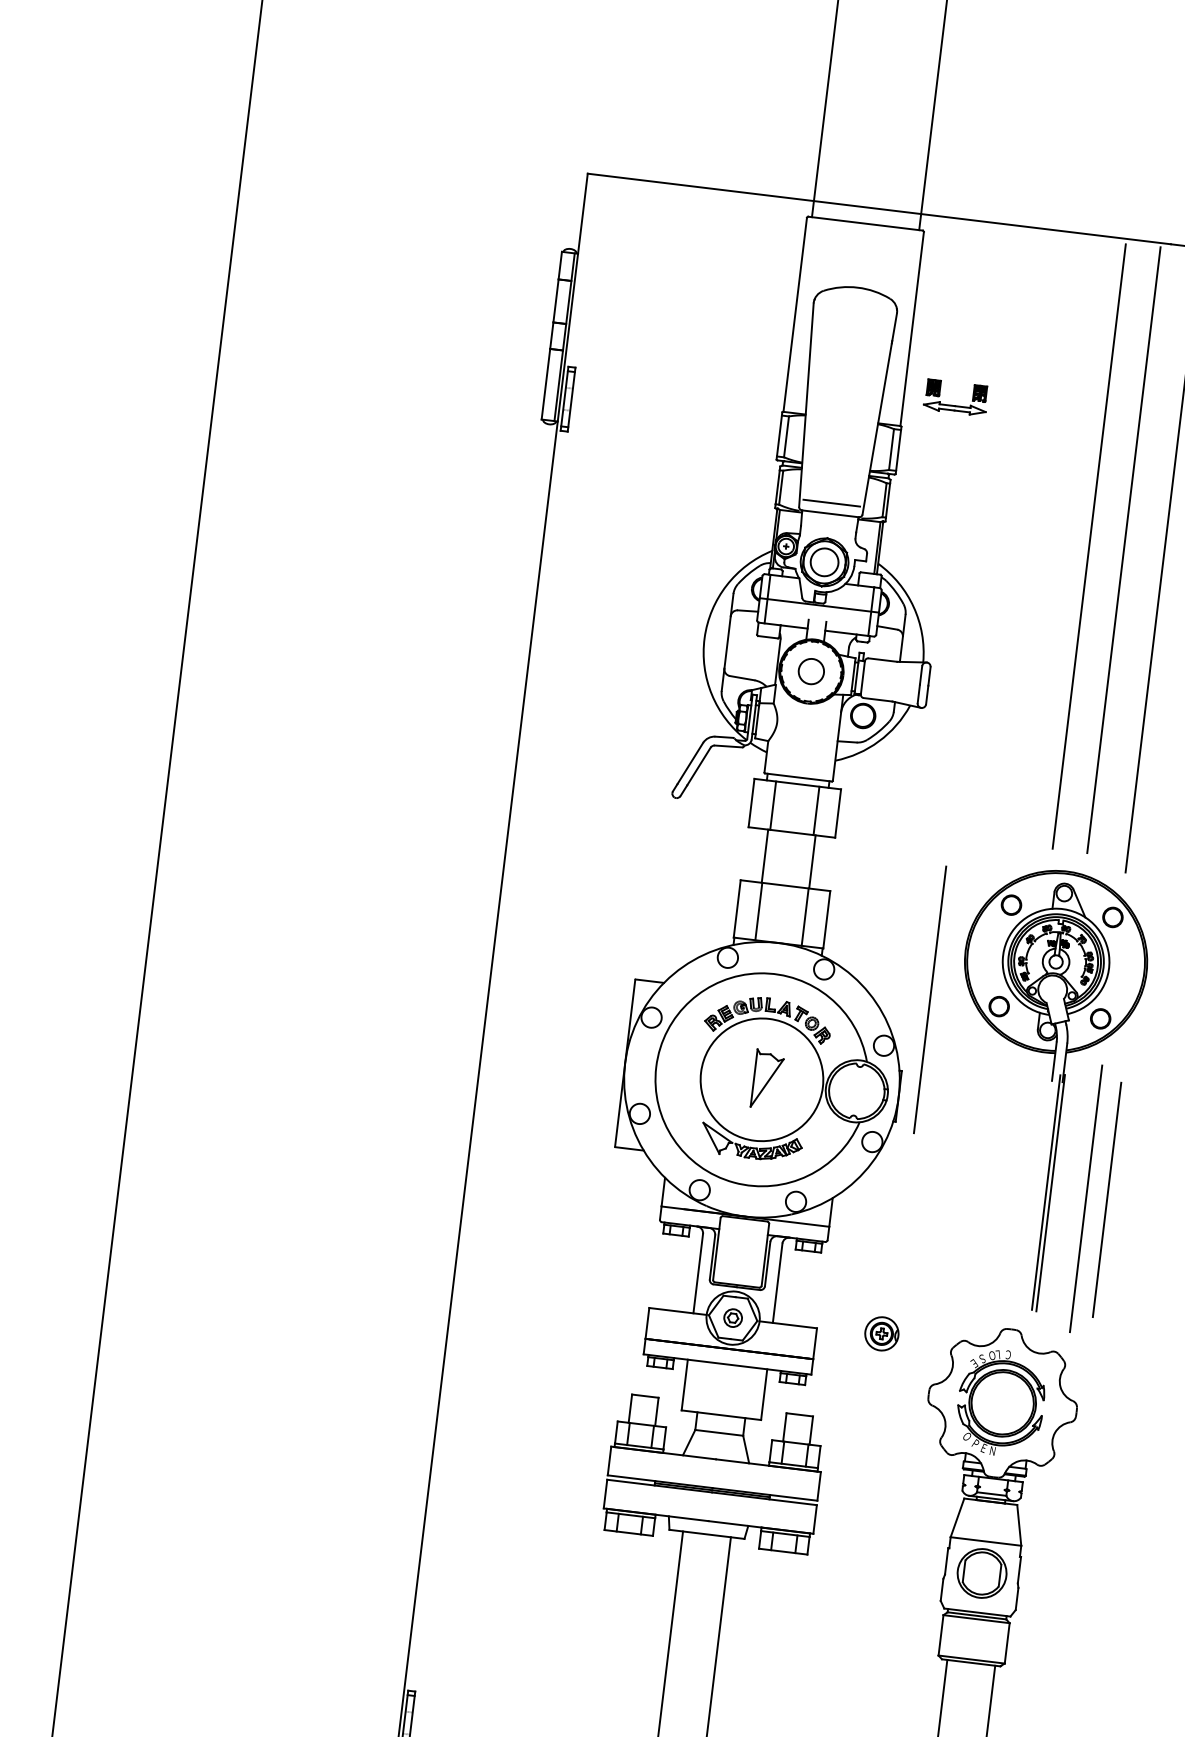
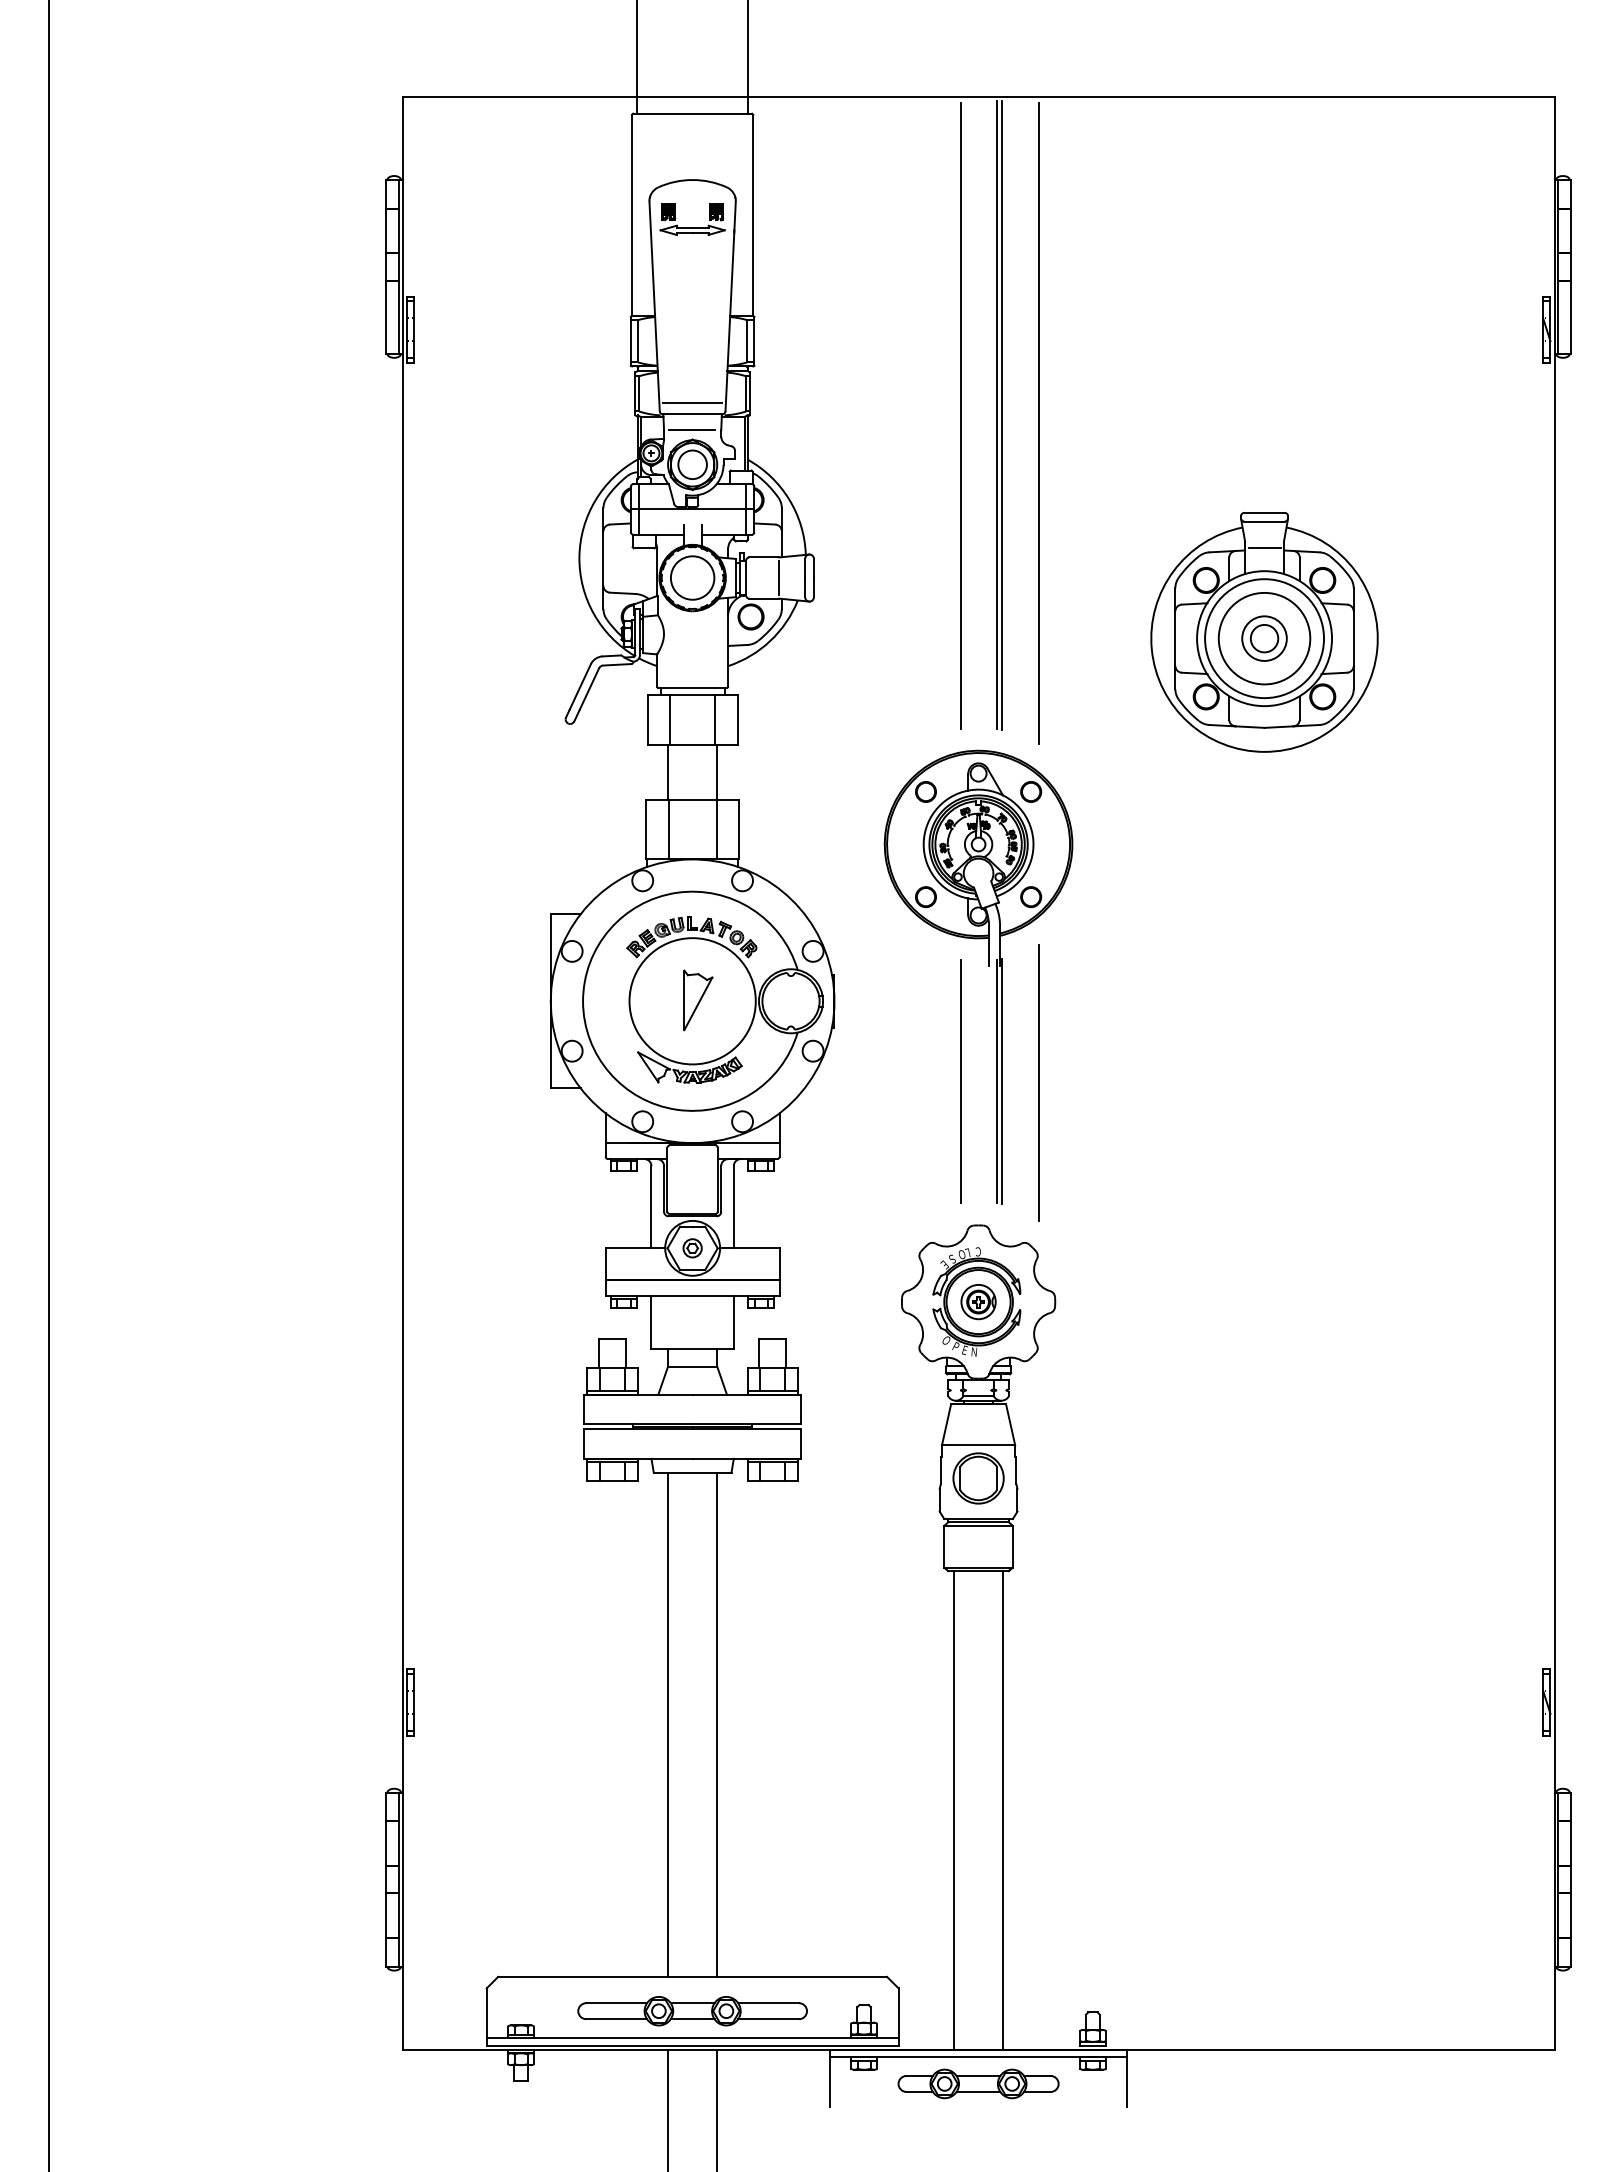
part: (955, 405) -> (692, 227), moved
line: (827, 529) -> (691, 430), added
line: (1128, 550) -> (1001, 415), added
circle: (811, 671) -> (692, 577), size x1.67
line: (895, 681) -> (779, 577), added
line: (930, 999) -> (854, 898), removed
line: (1106, 1200) -> (960, 1081), moved
part: (881, 1334) -> (978, 1302), moved

